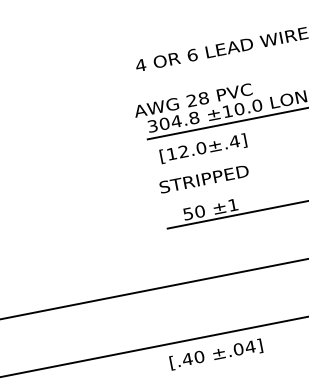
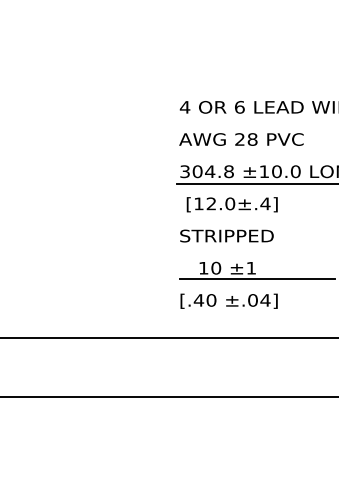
text: (193, 100) -> (241, 139), moved
text: (188, 214) -> (203, 268), 50 -> 10
text: (215, 353) -> (228, 300), moved

